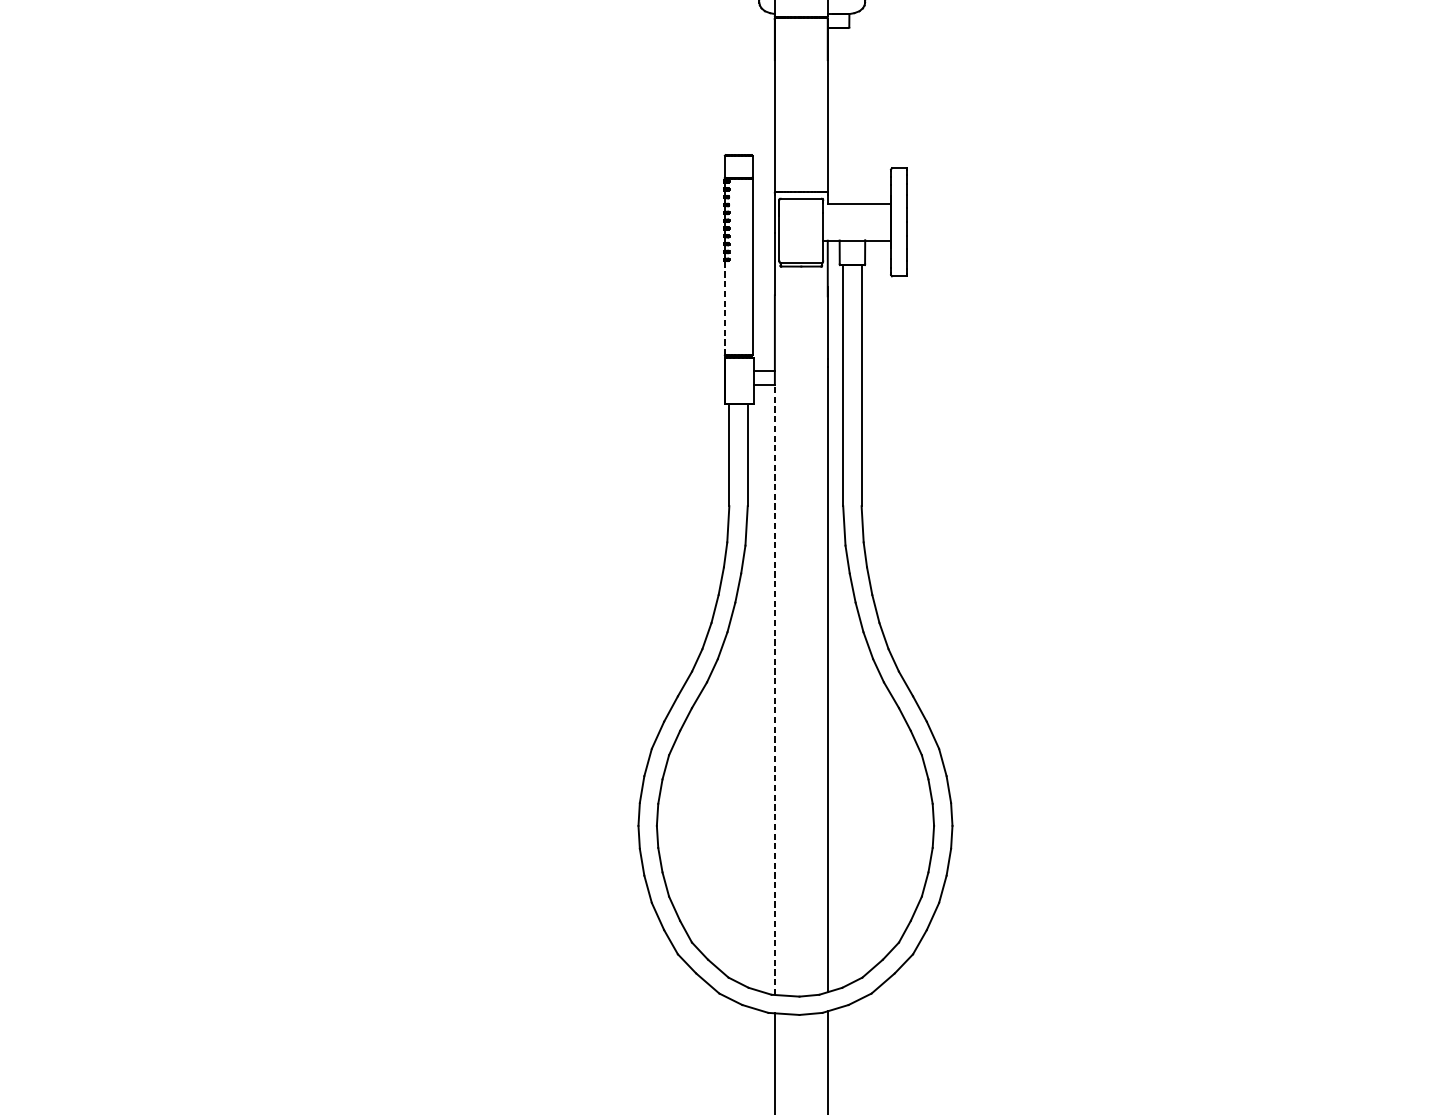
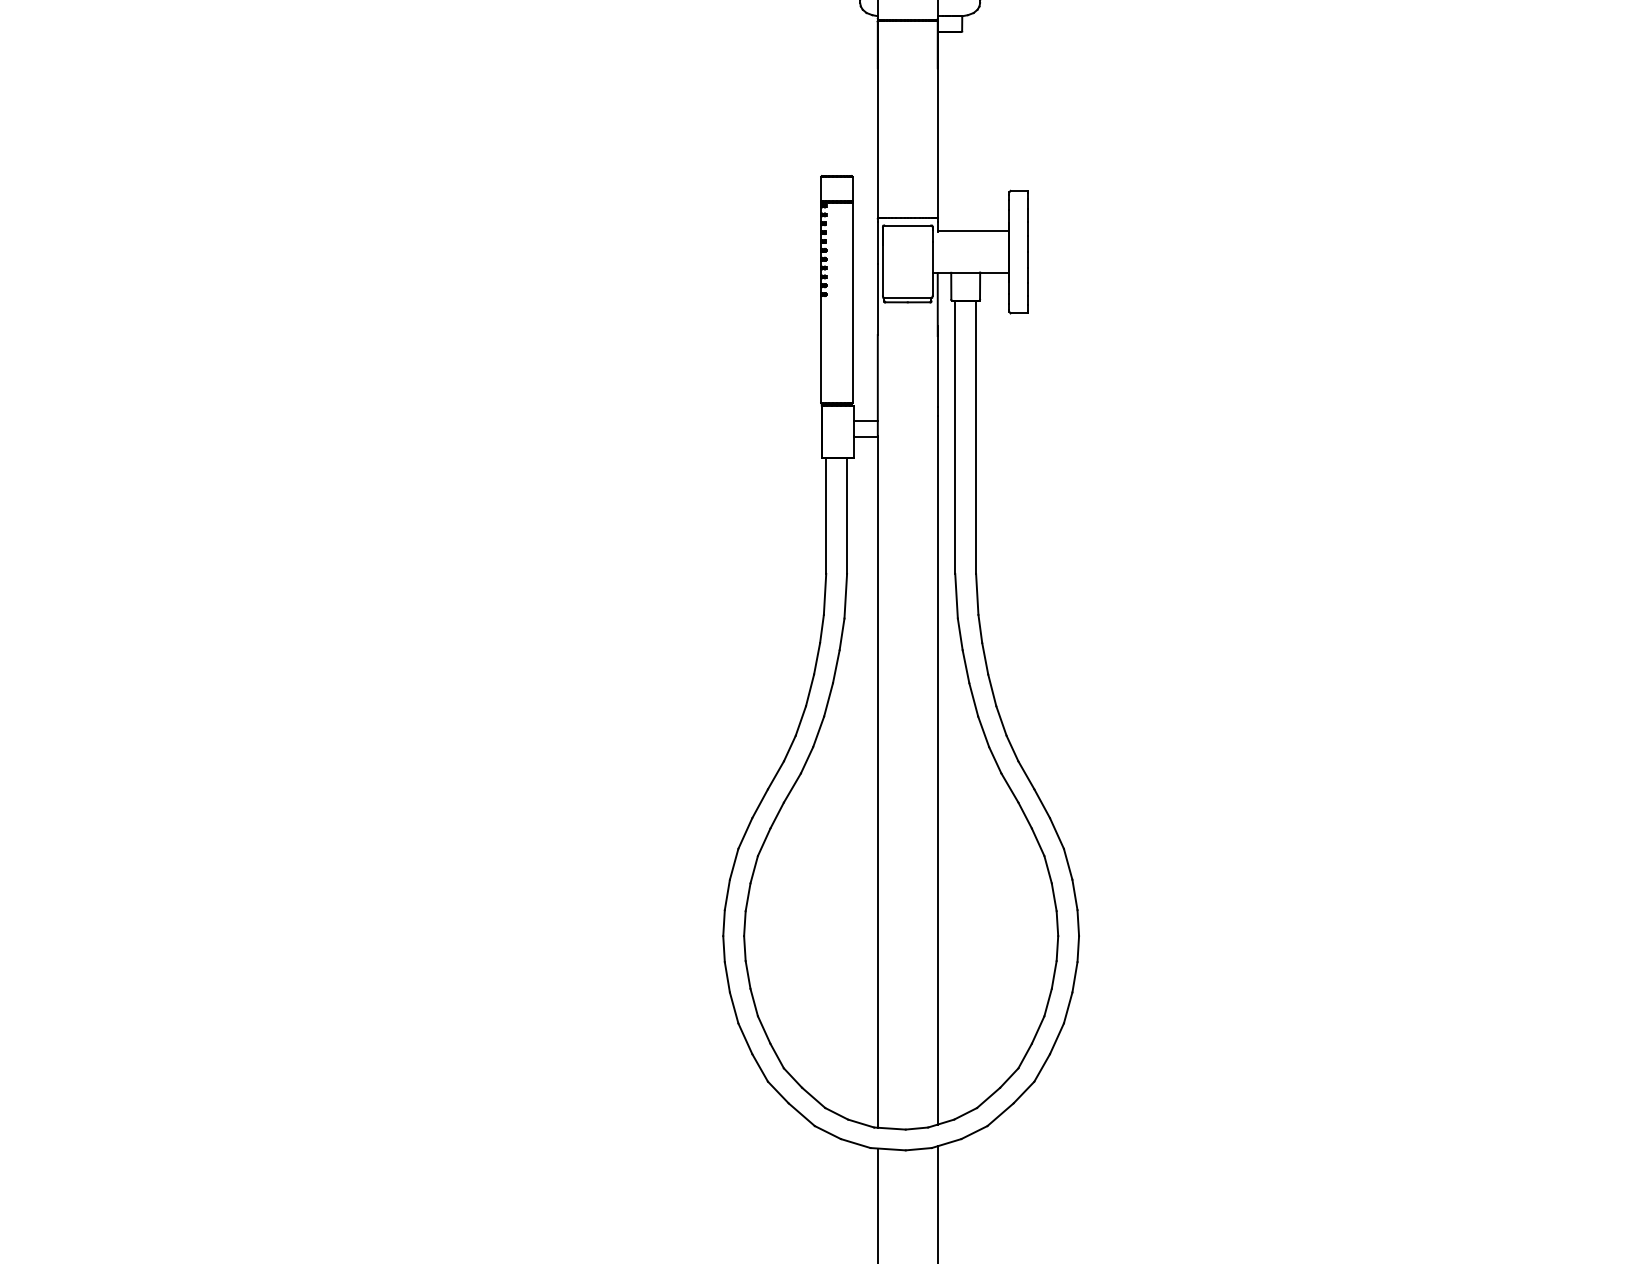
line: (725, 307) -> (821, 348), dashed -> solid
line: (774, 690) -> (877, 782), dashed -> solid

